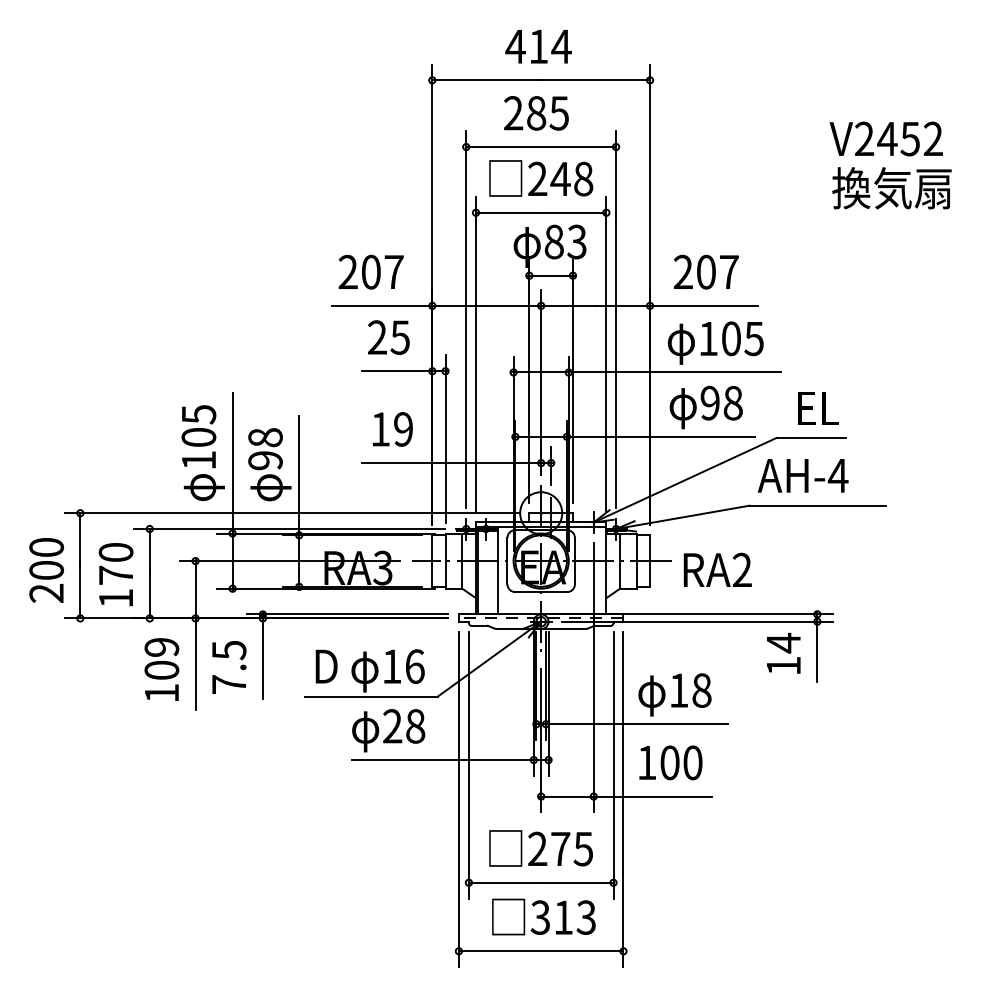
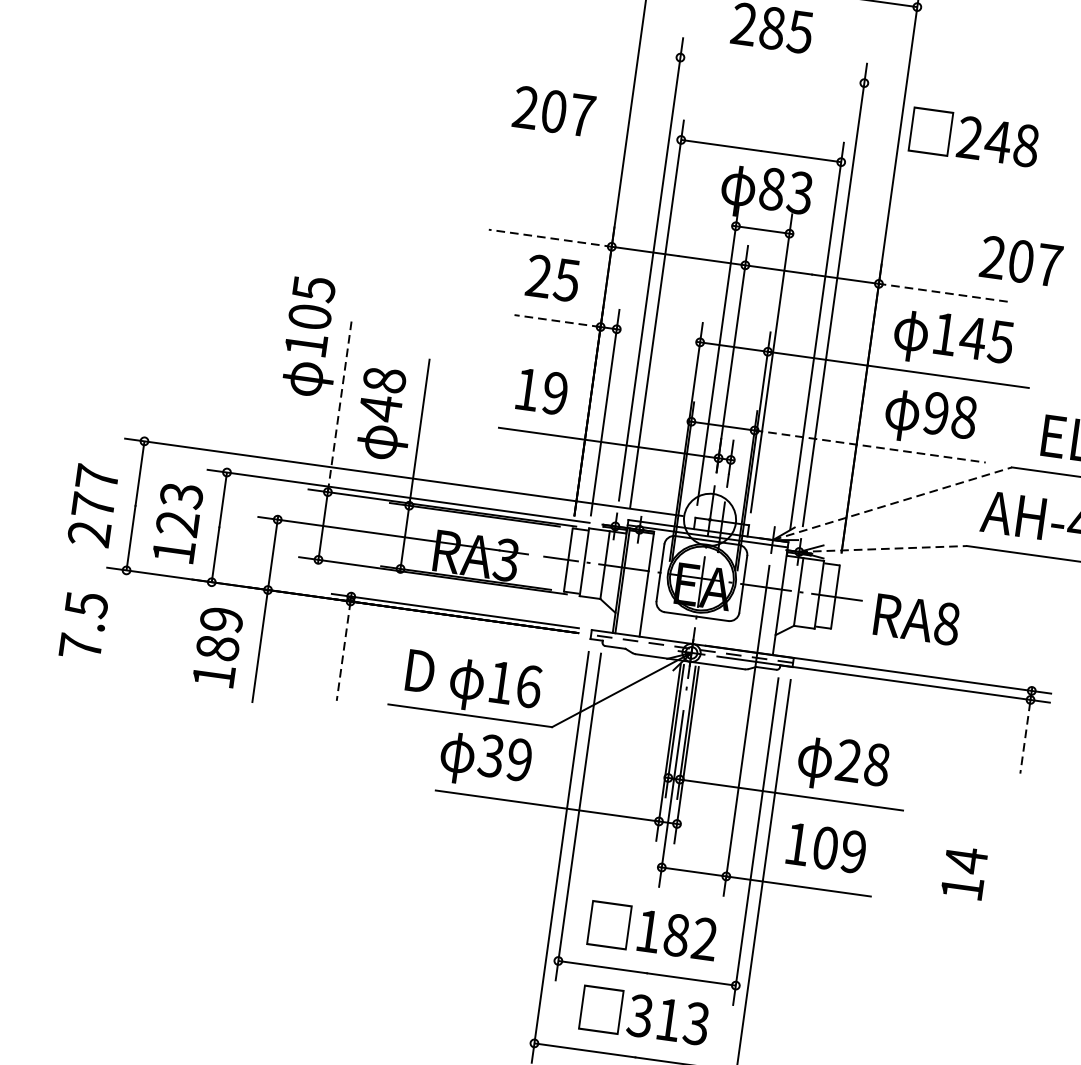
line: (541, 147) -> (772, 71), removed
text: (541, 178) -> (974, 137), moved
text: (370, 271) -> (553, 110), moved
text: (706, 271) -> (1021, 260), moved
line: (382, 305) -> (550, 237), solid -> dashed
line: (703, 305) -> (944, 292), solid -> dashed
text: (730, 338) -> (972, 337), 105 -> 145
line: (396, 371) -> (556, 321), solid -> dashed
line: (661, 436) -> (870, 446), solid -> dashed
text: (202, 452) -> (311, 336), moved
text: (265, 460) -> (380, 408), 98 -> 48
line: (232, 462) -> (339, 404), solid -> dashed
line: (685, 480) -> (892, 504), solid -> dashed
line: (682, 517) -> (882, 549), solid -> dashed
text: (46, 558) -> (95, 491), 200 -> 277
text: (115, 563) -> (179, 508), 170 -> 123
text: (741, 569) -> (946, 622), RA2 -> RA8
text: (783, 652) -> (964, 871), moved
line: (817, 652) -> (1025, 737), solid -> dashed
line: (262, 659) -> (343, 651), solid -> dashed
text: (229, 667) -> (84, 625), moved
text: (161, 669) -> (217, 646), 109 -> 189
text: (678, 690) -> (848, 760), 18 -> 28
text: (403, 726) -> (504, 758), 28 -> 39
text: (692, 762) -> (853, 851), 100 -> 109
text: (560, 848) -> (676, 934), 275 -> 182

